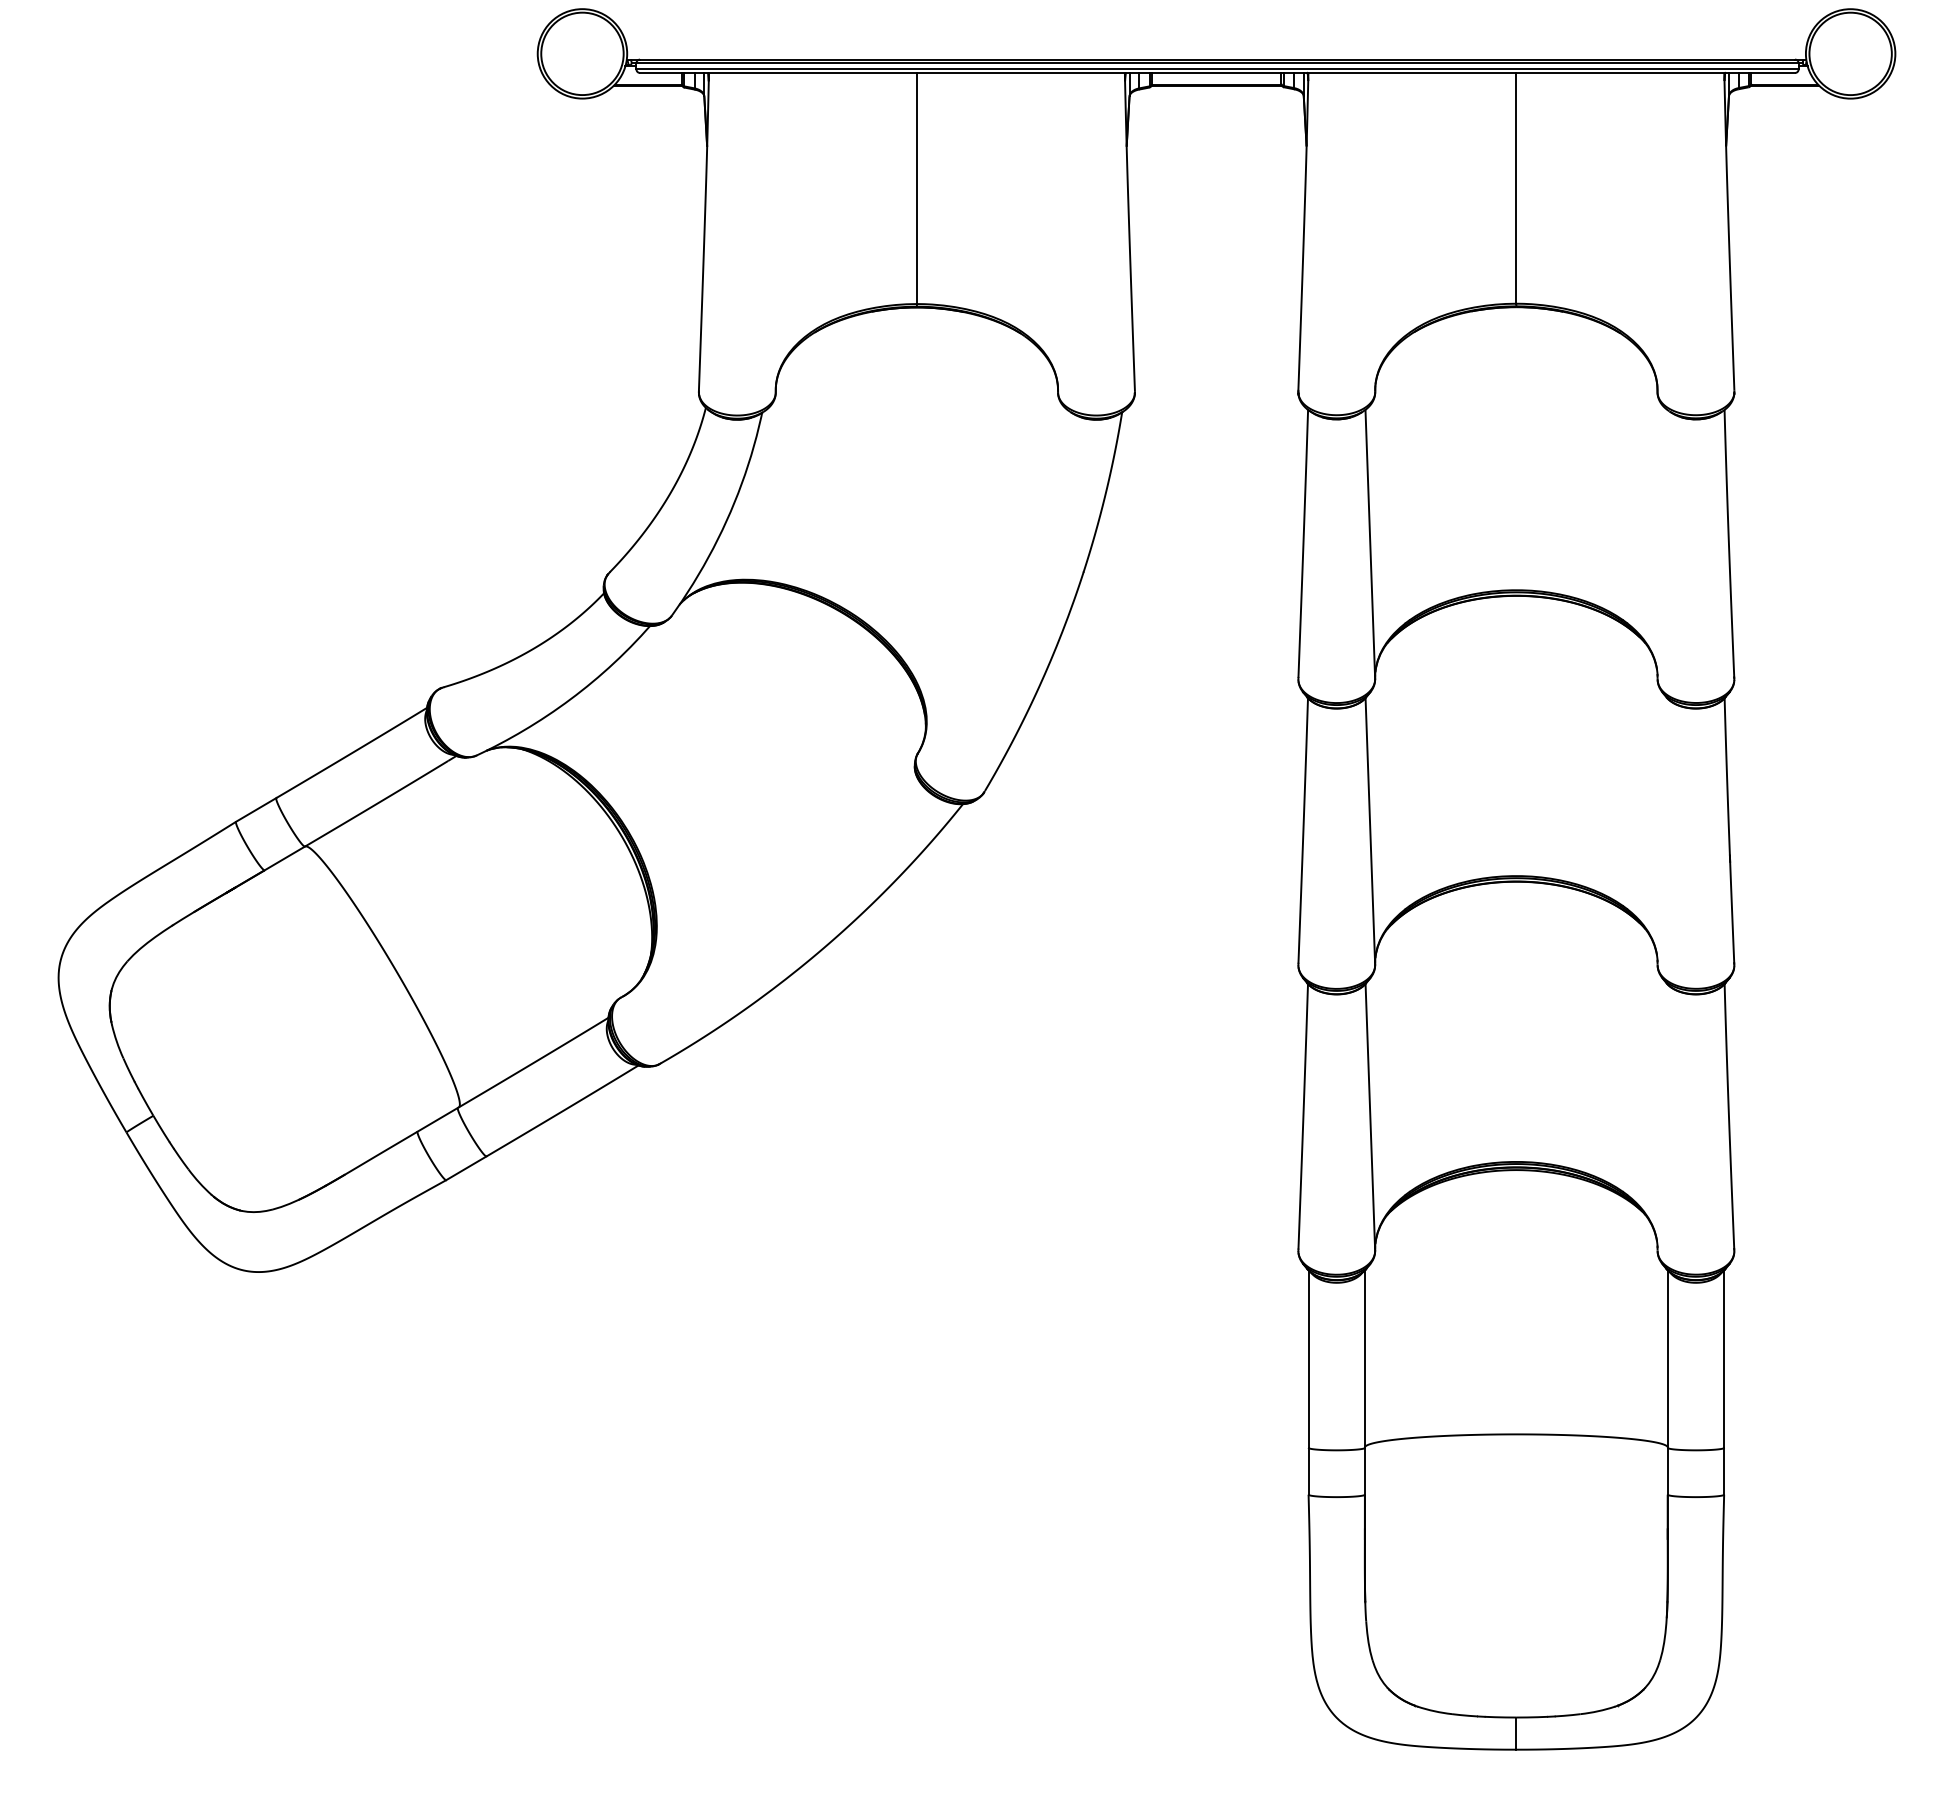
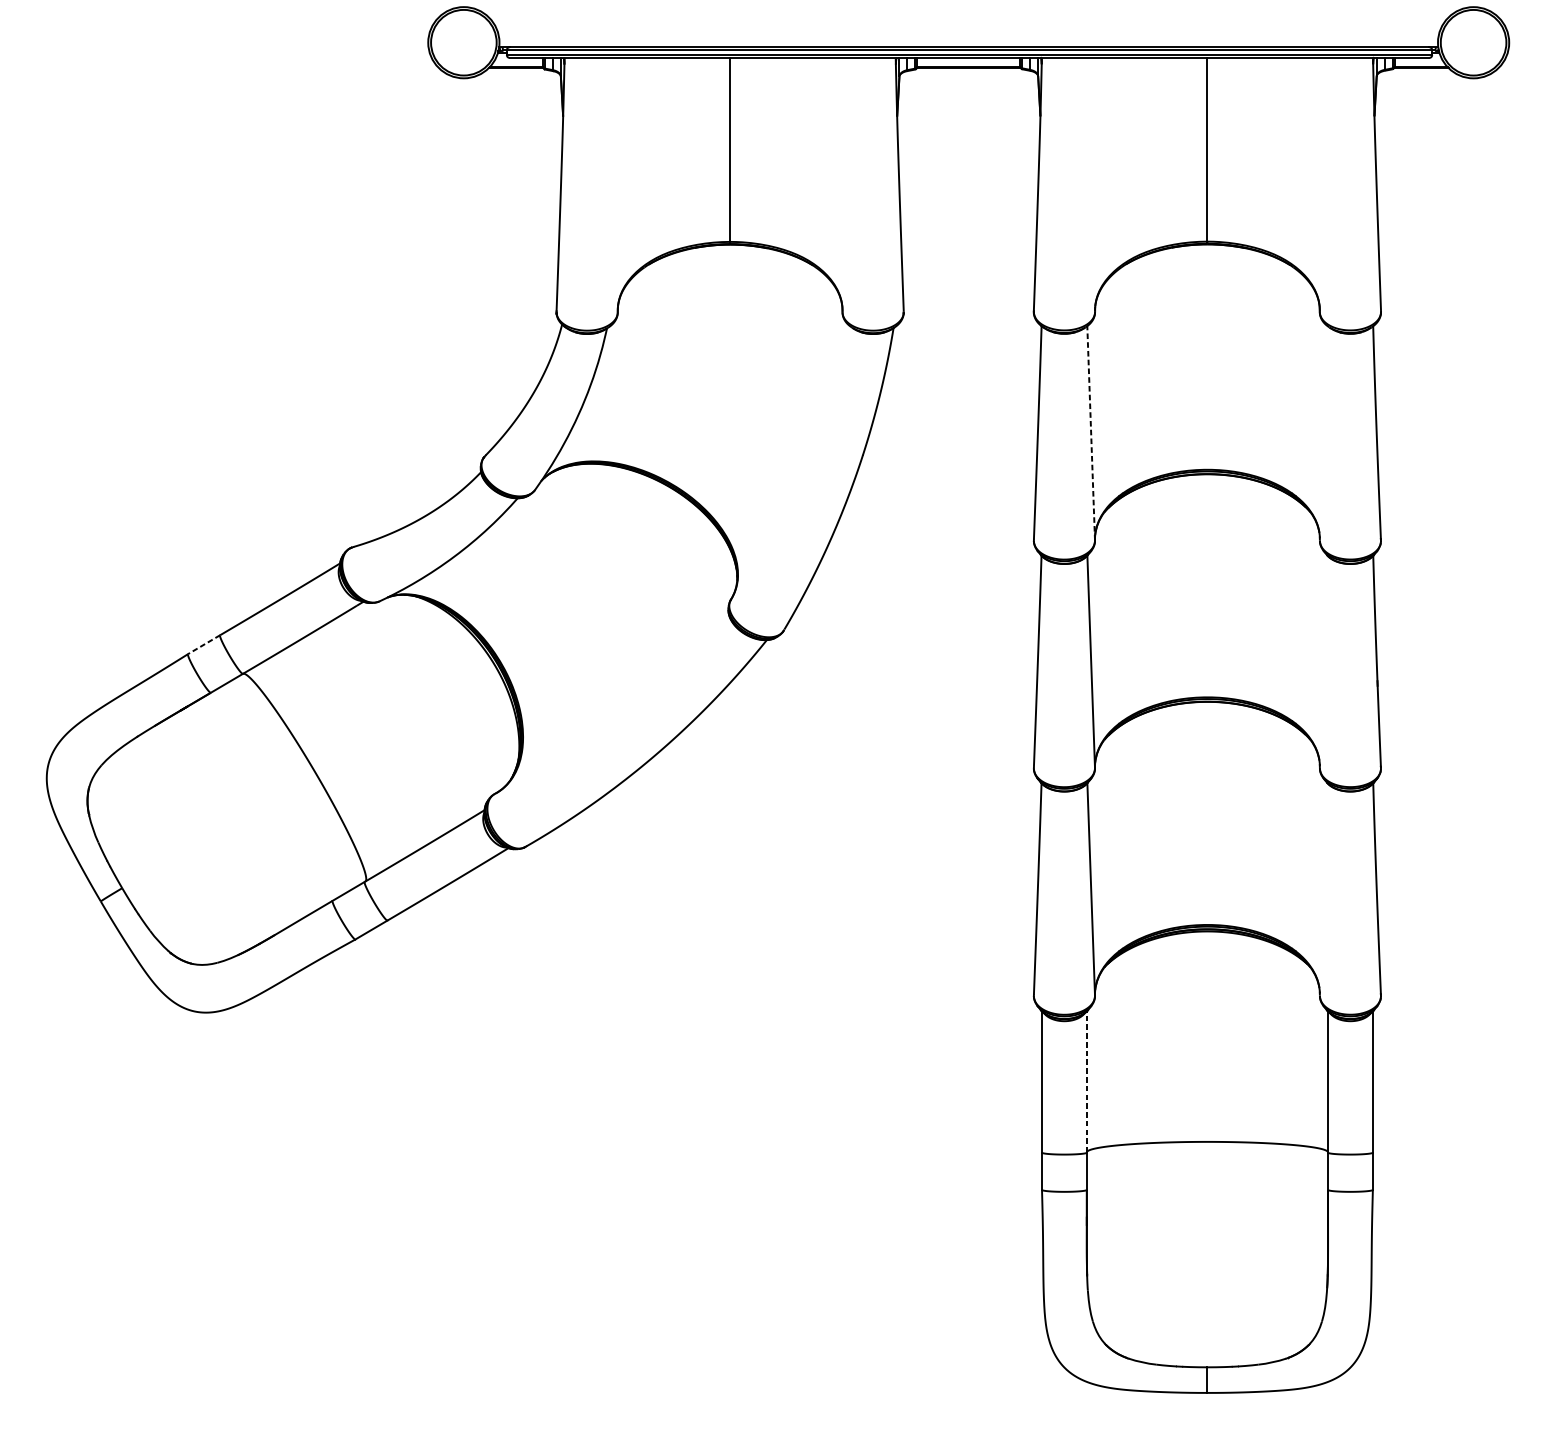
line: (1370, 544) -> (1091, 433), solid -> dashed
line: (255, 810) -> (203, 645), solid -> dashed
line: (1364, 1359) -> (1086, 1082), solid -> dashed

